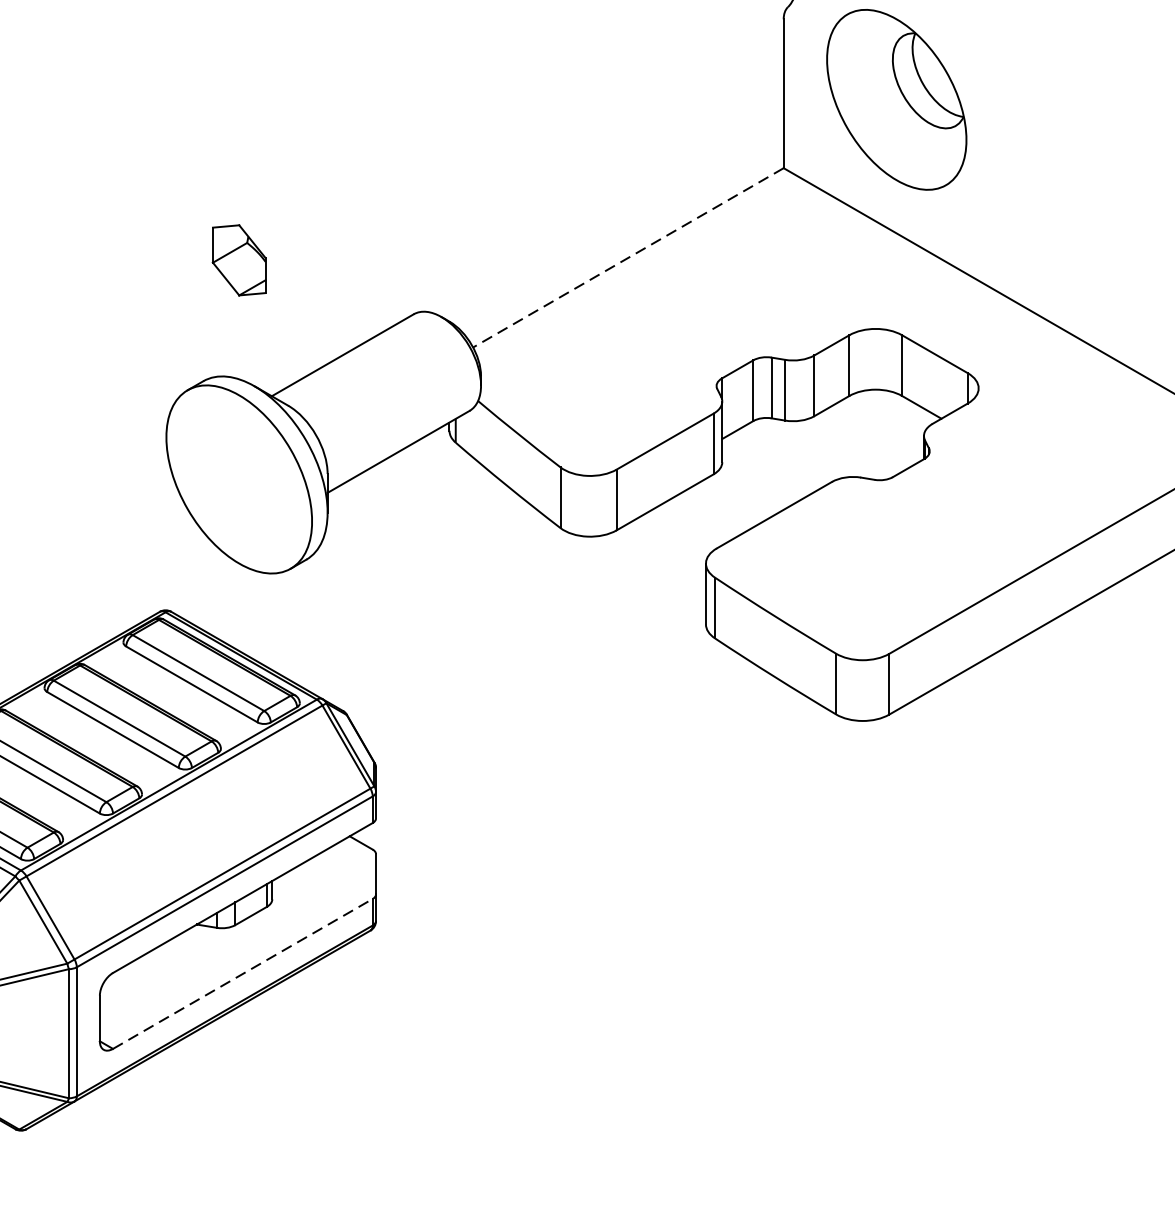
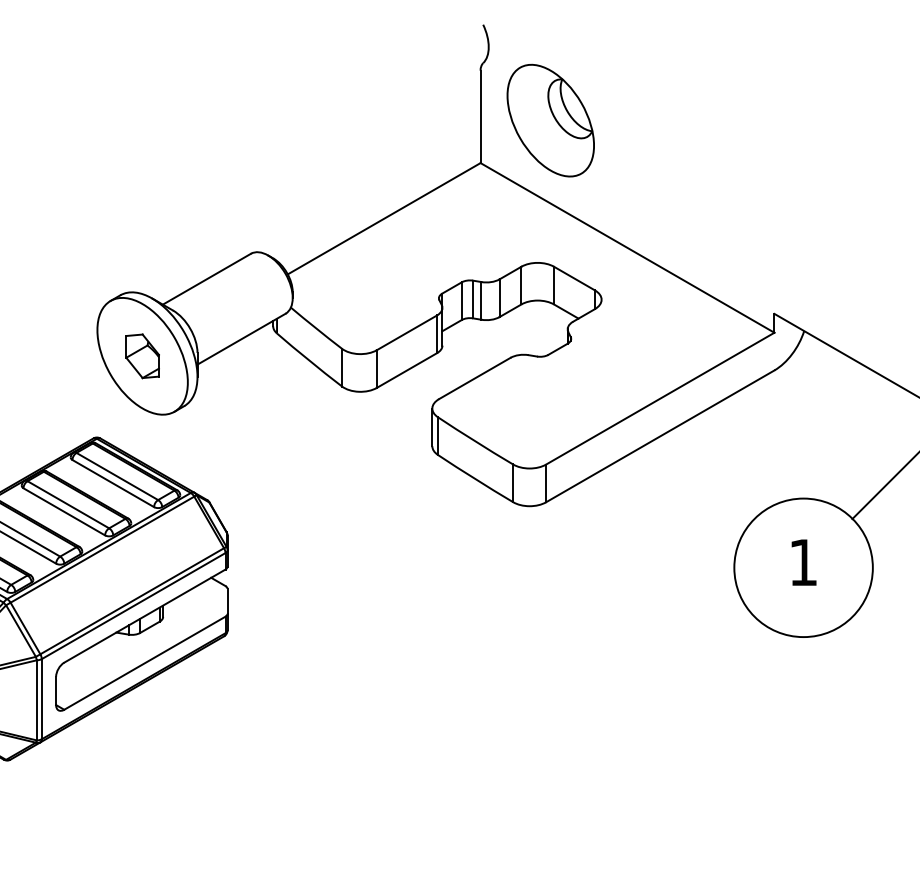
line: (627, 257) -> (383, 218), dashed -> solid
part: (239, 260) -> (142, 356), moved
line: (243, 972) -> (145, 662), dashed -> solid

